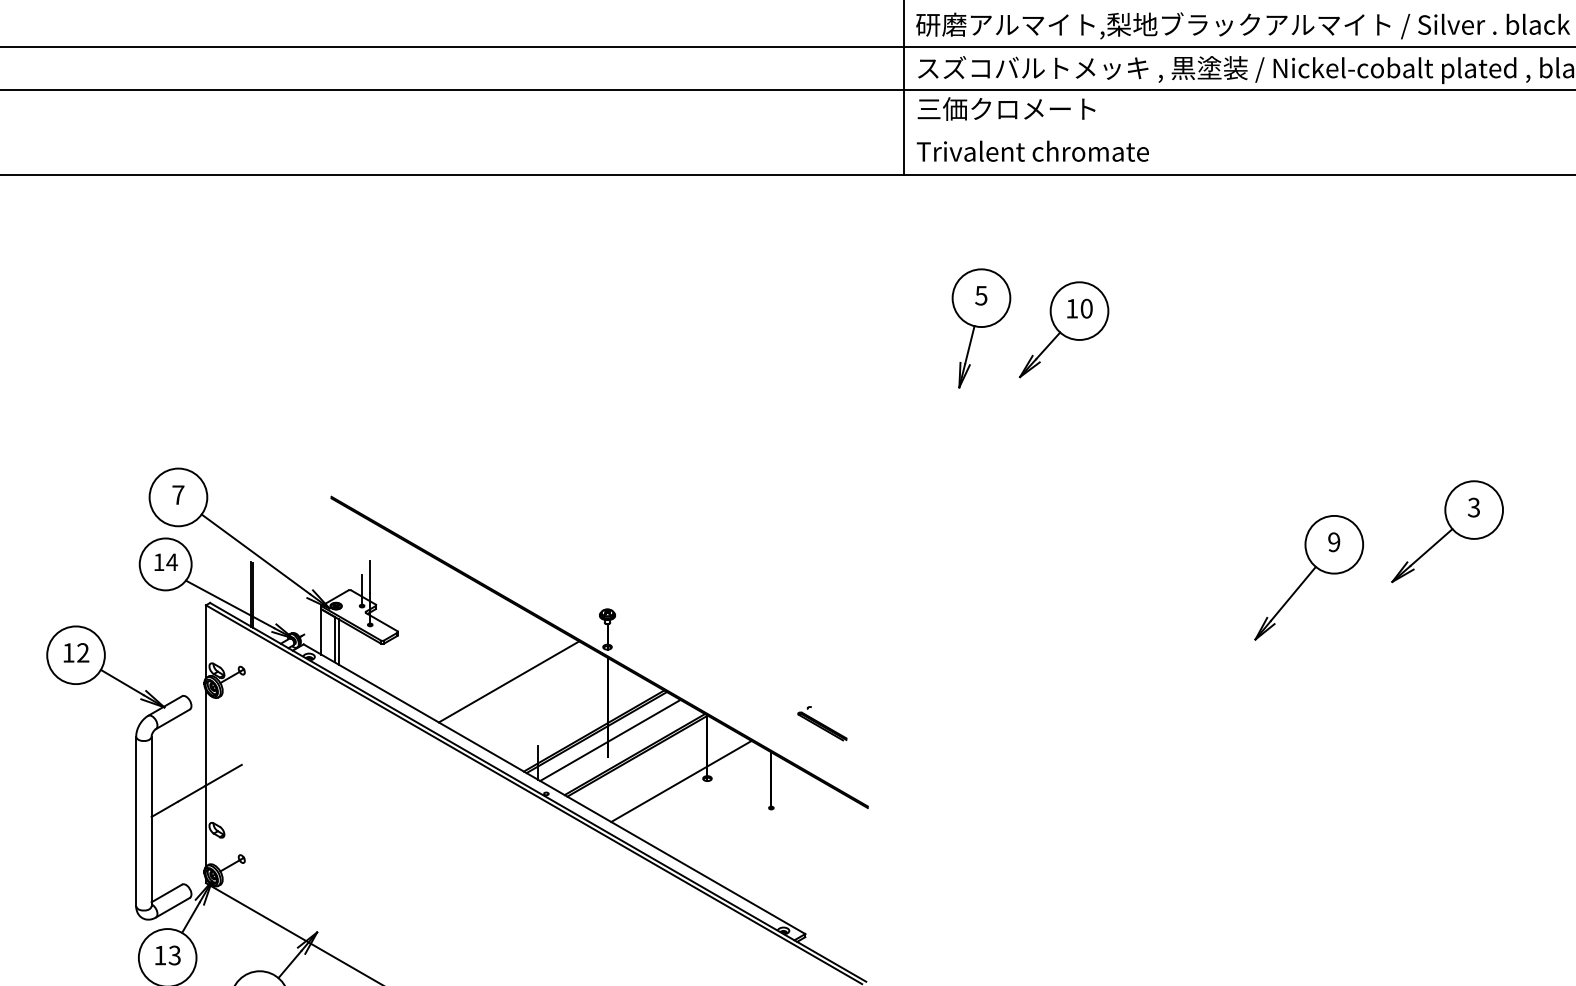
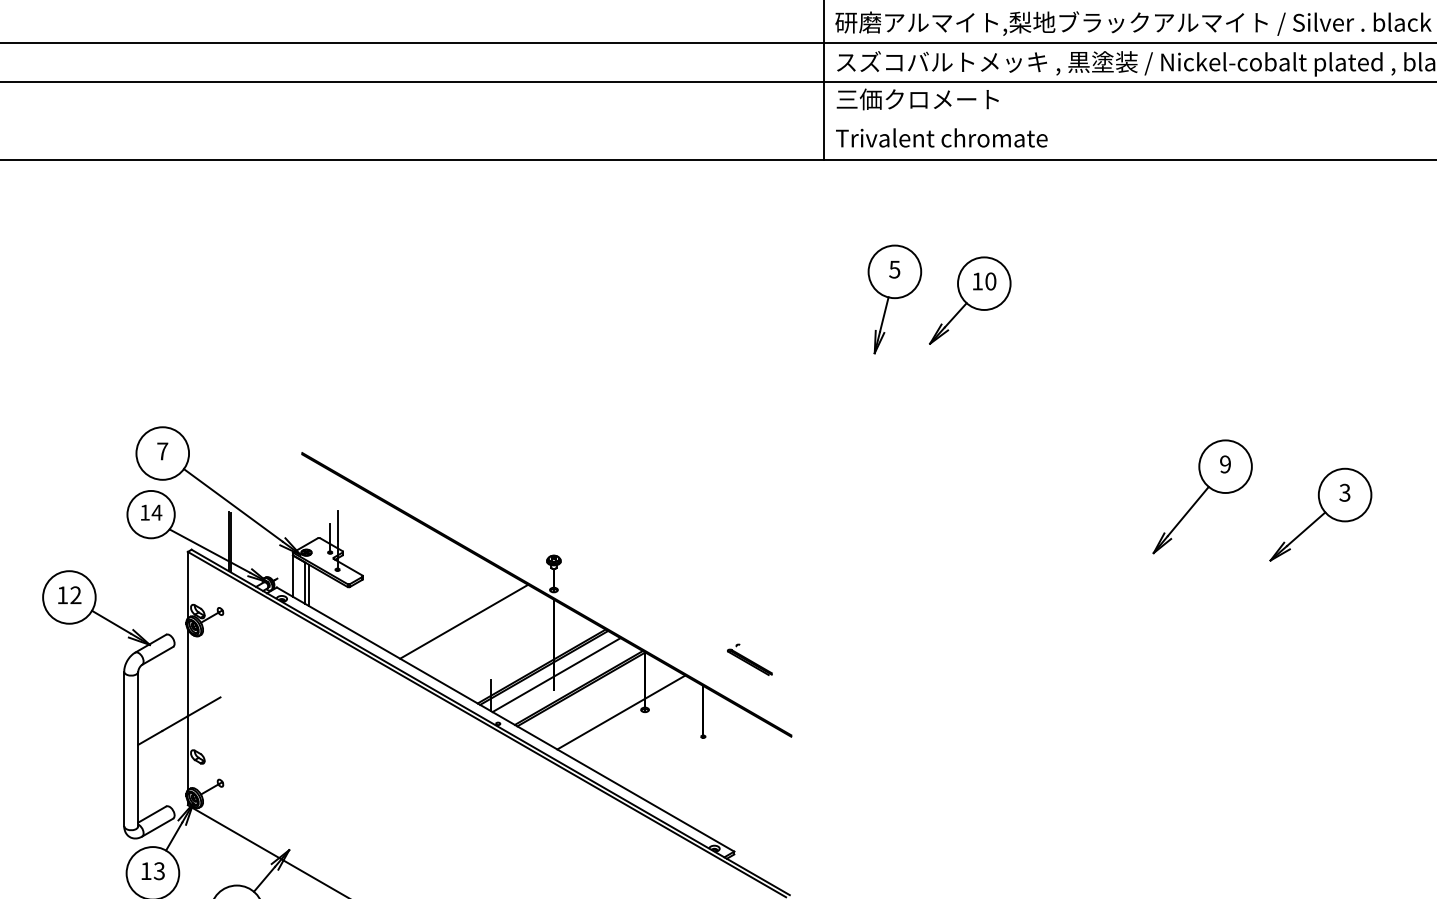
part: (1447, 531) -> (1320, 514), moved
part: (1308, 577) -> (1202, 496), moved

